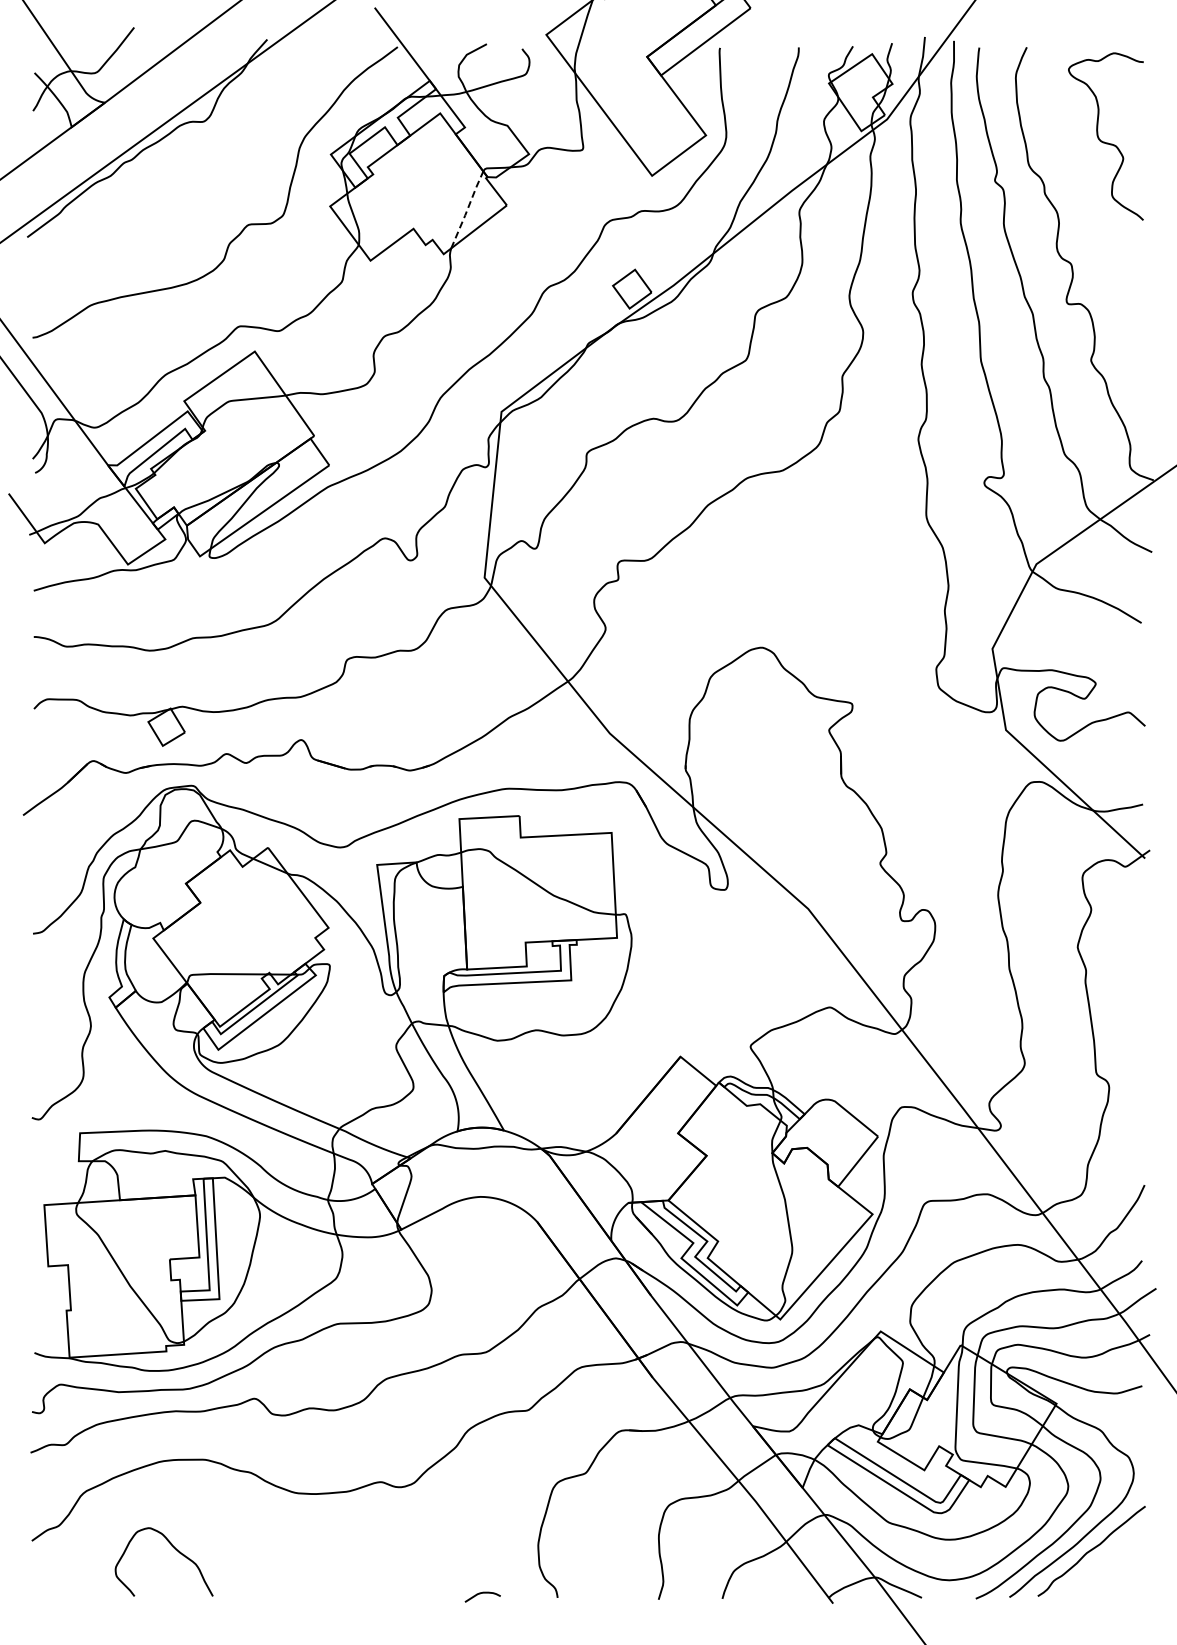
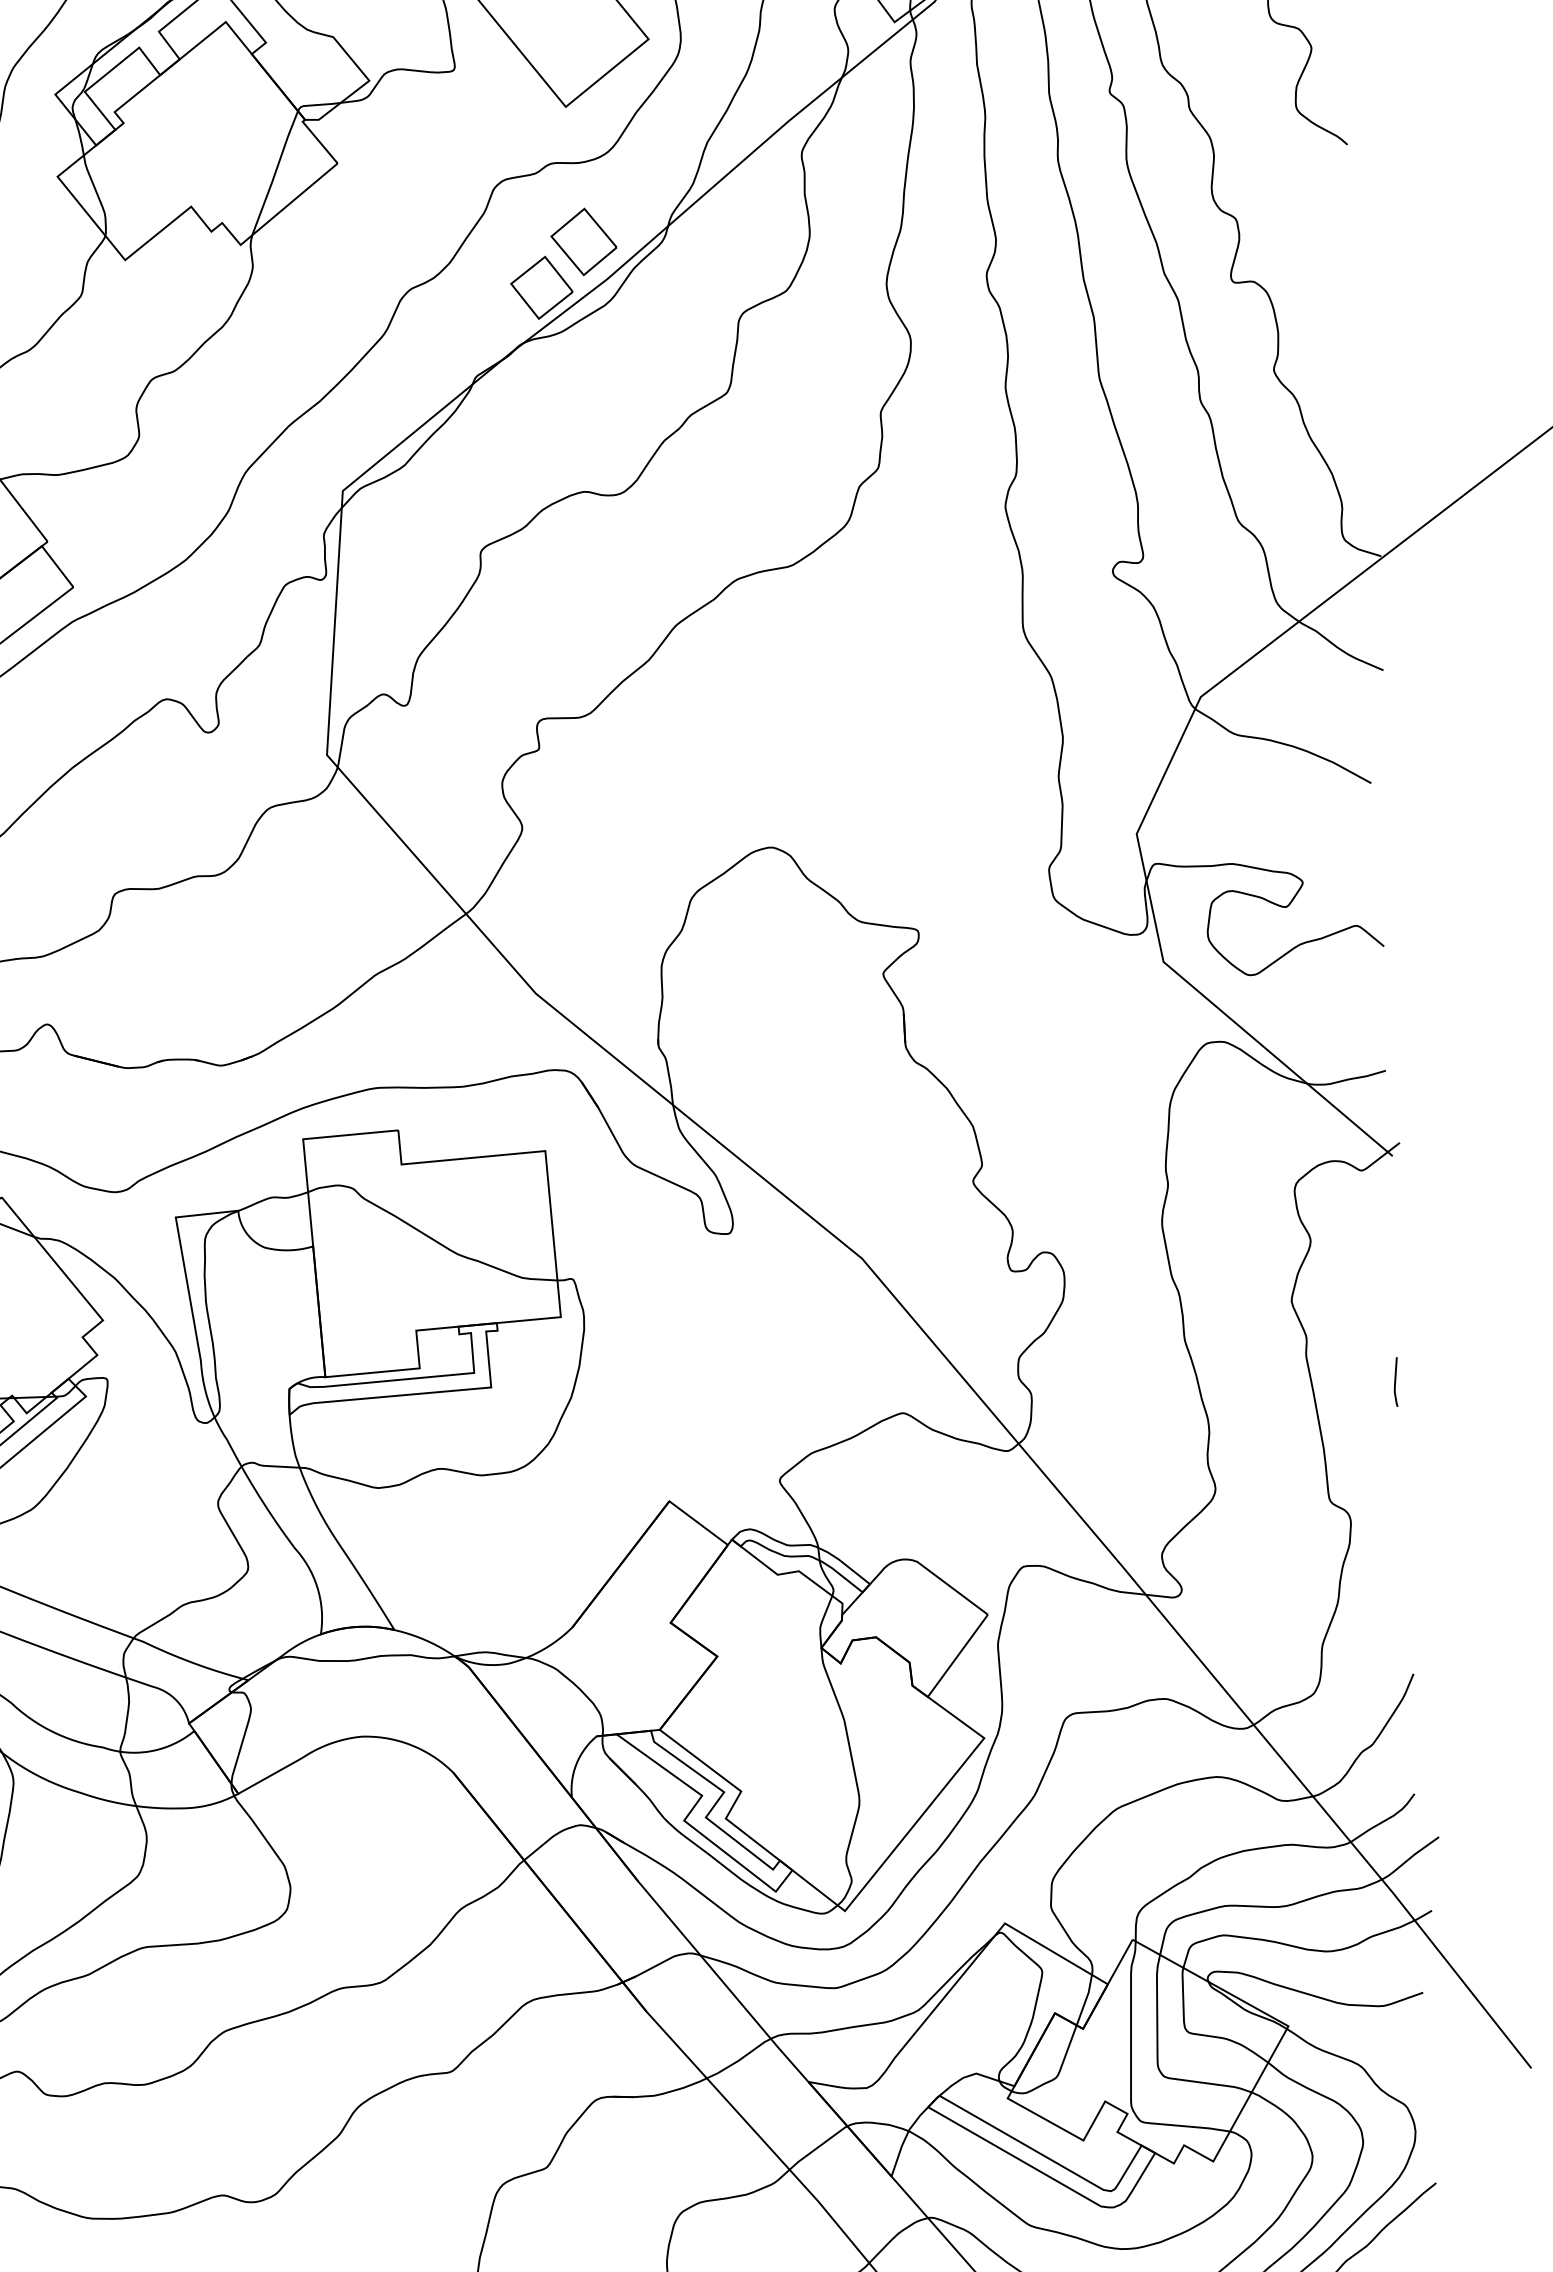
line: (467, 208) -> (275, 170), dashed -> solid
part: (659, 261) -> (583, 242), added
line: (1141, 1000) -> (1396, 1381), added

